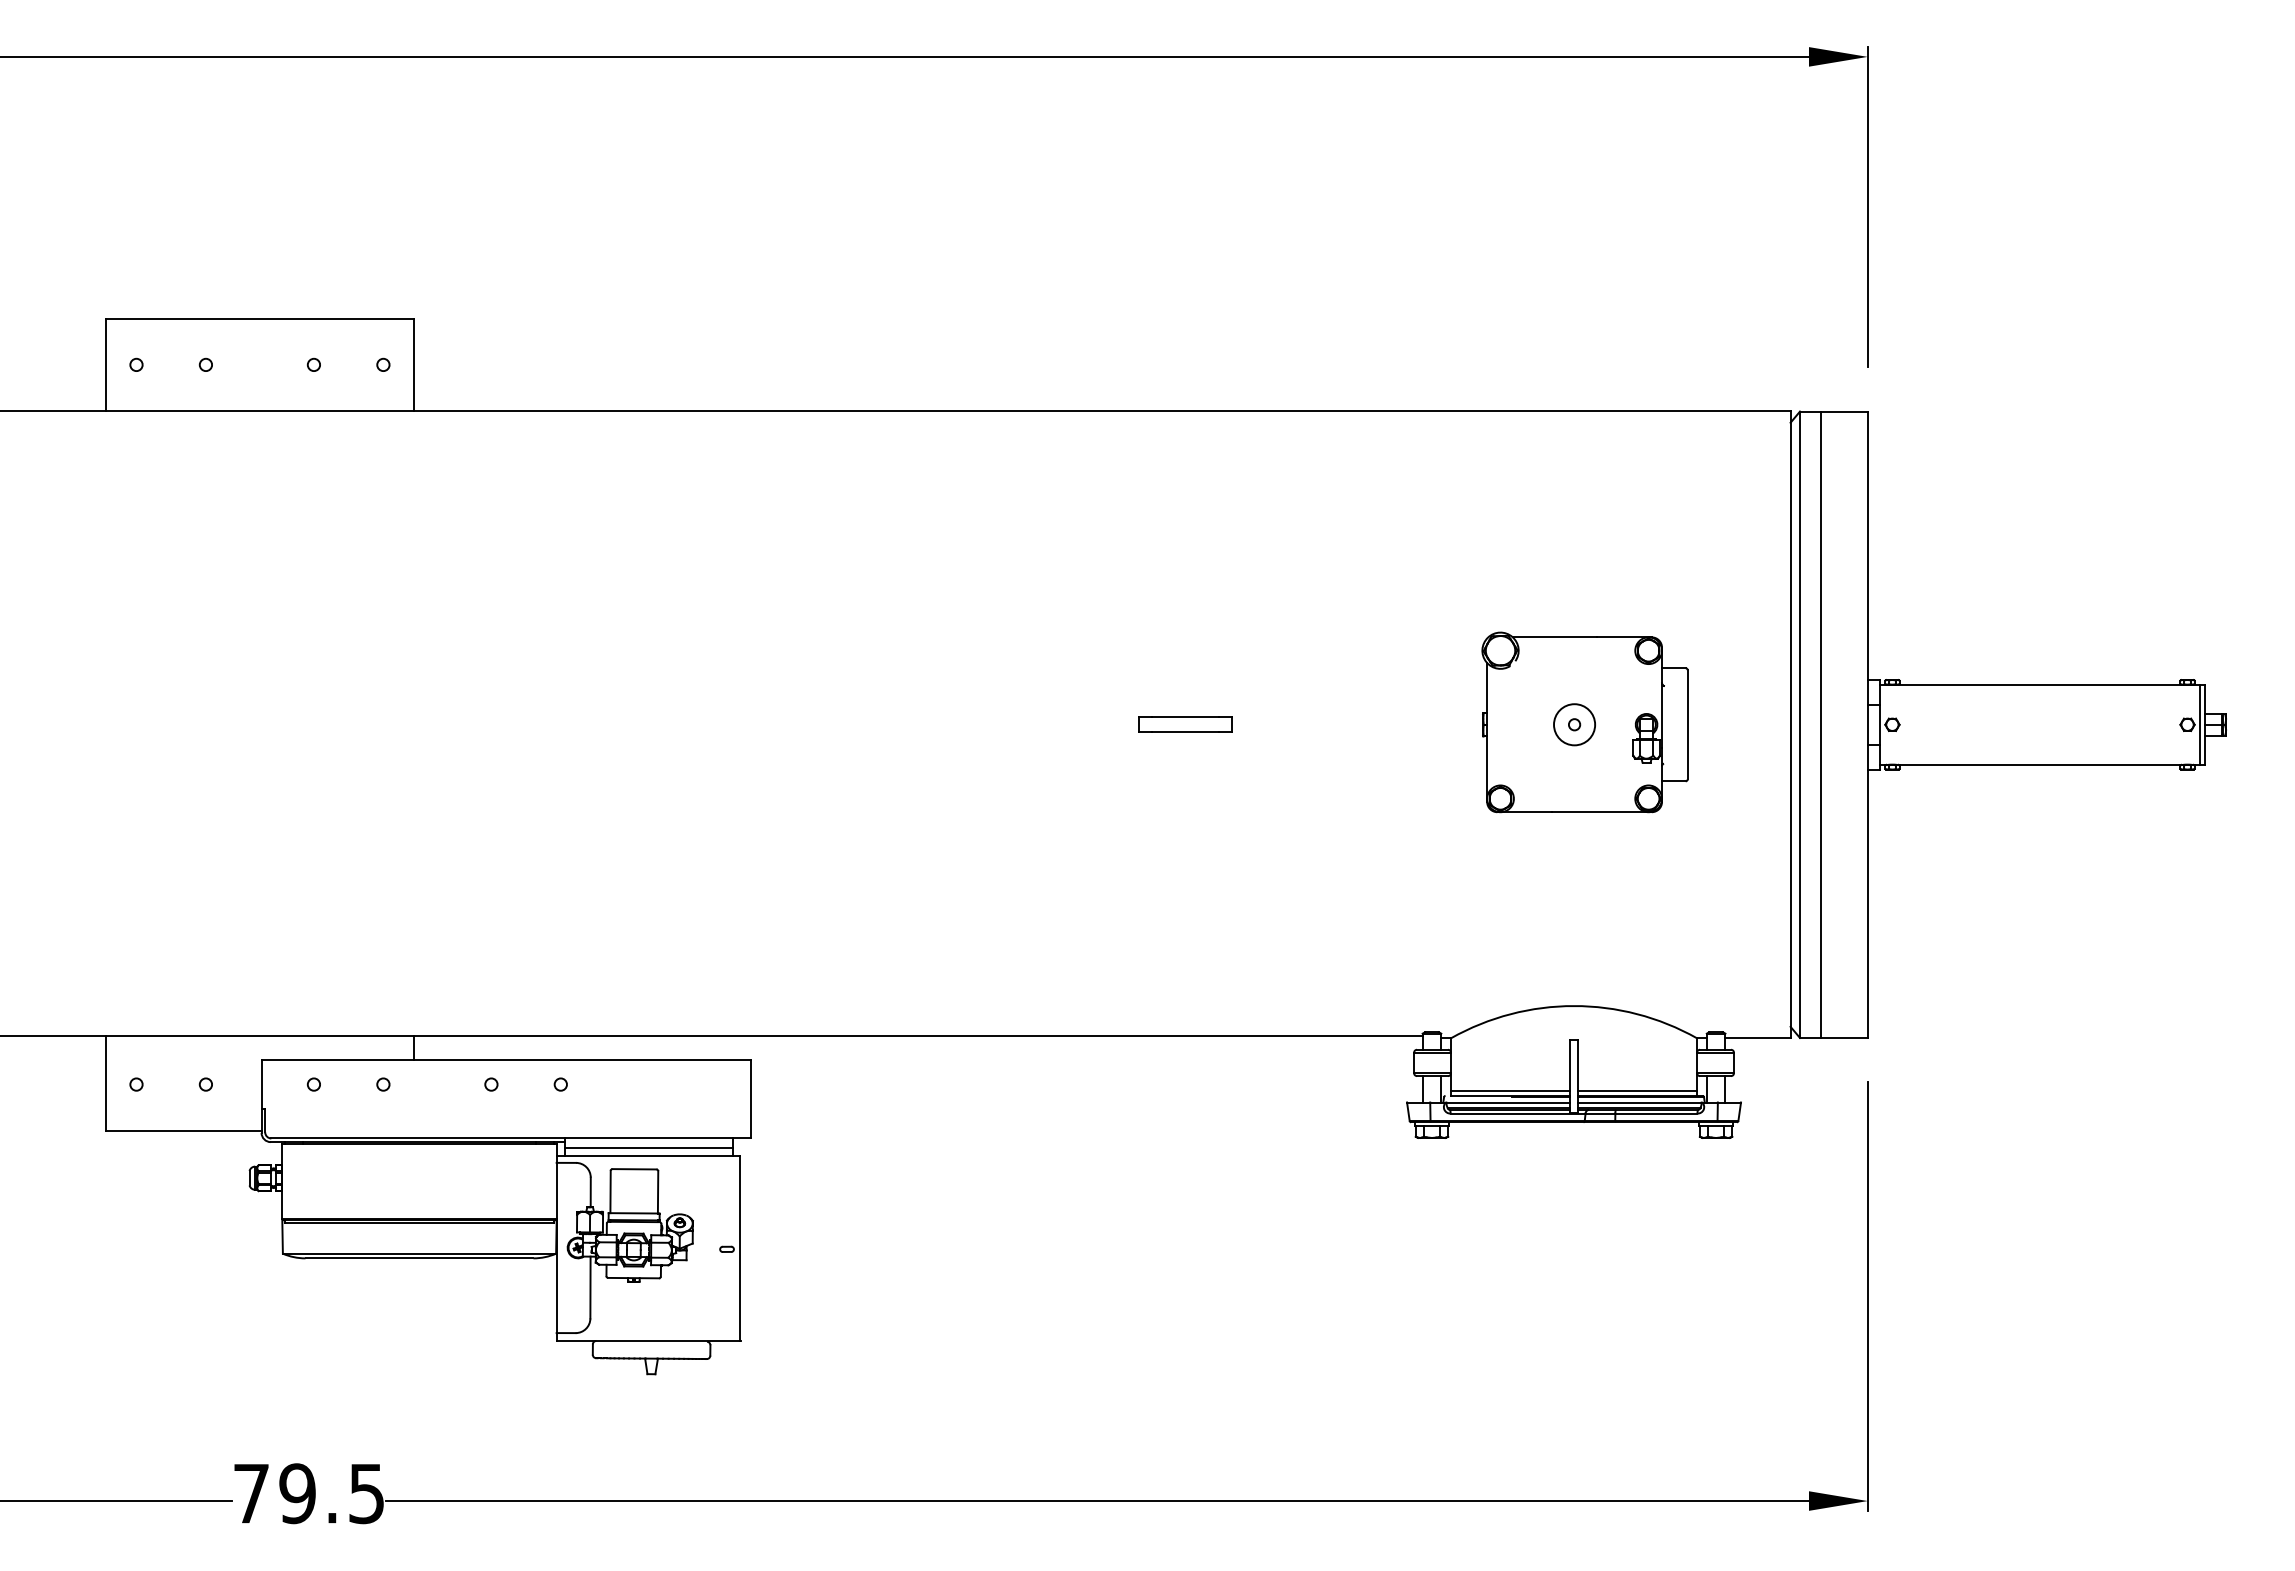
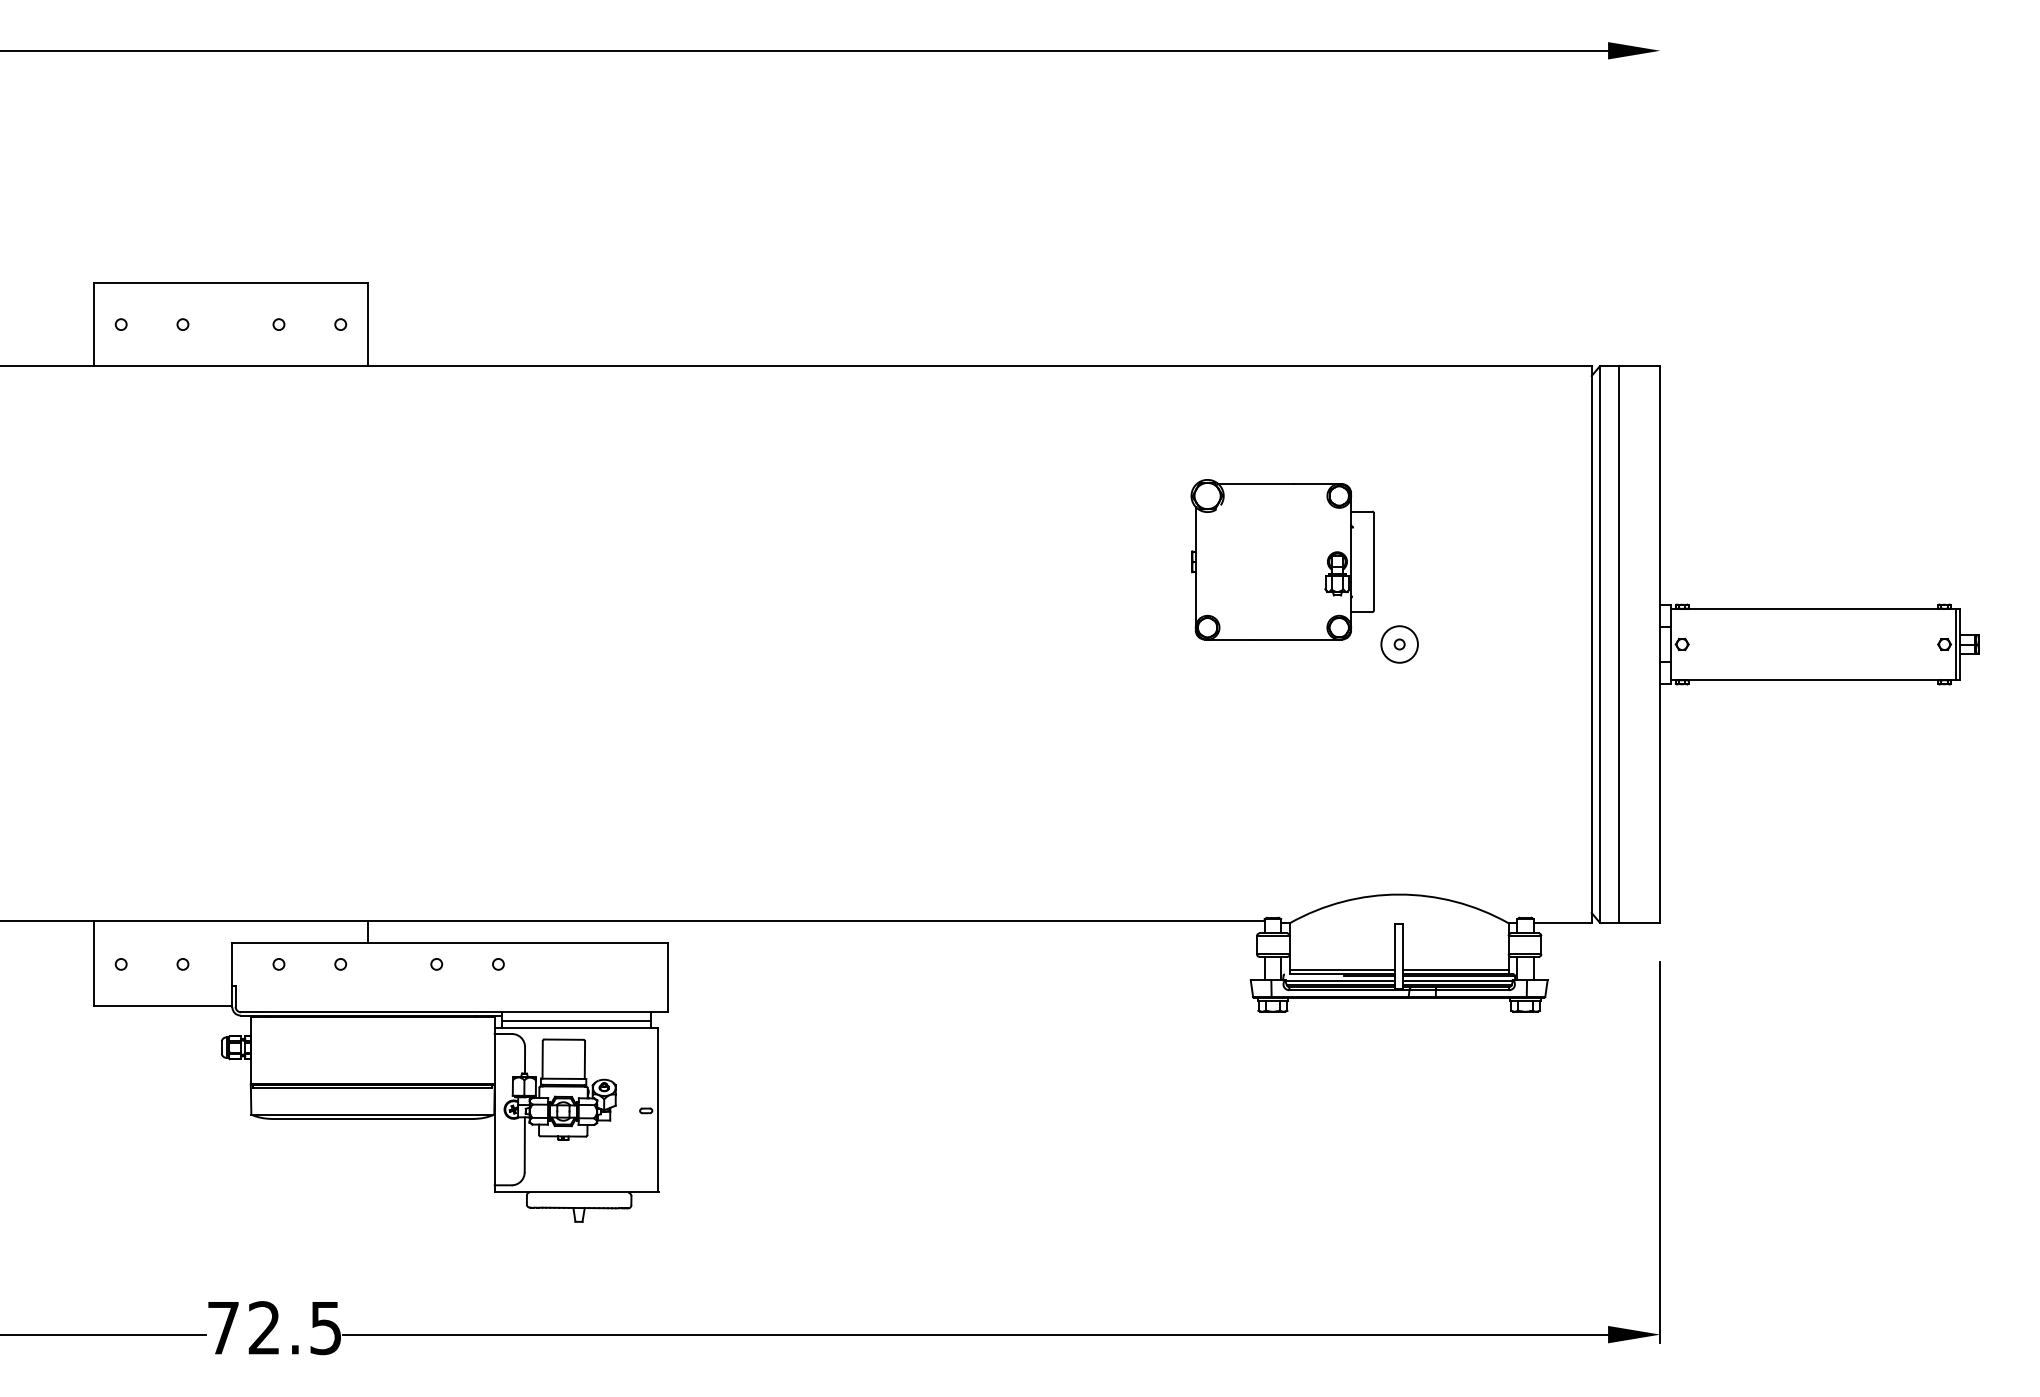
line: (1867, 207) -> (1660, 184), removed
part: (1584, 722) -> (1282, 559), moved
part: (1185, 724) -> (1053, 644), removed
text: (297, 1493) -> (264, 1327), 79.5 -> 72.5

